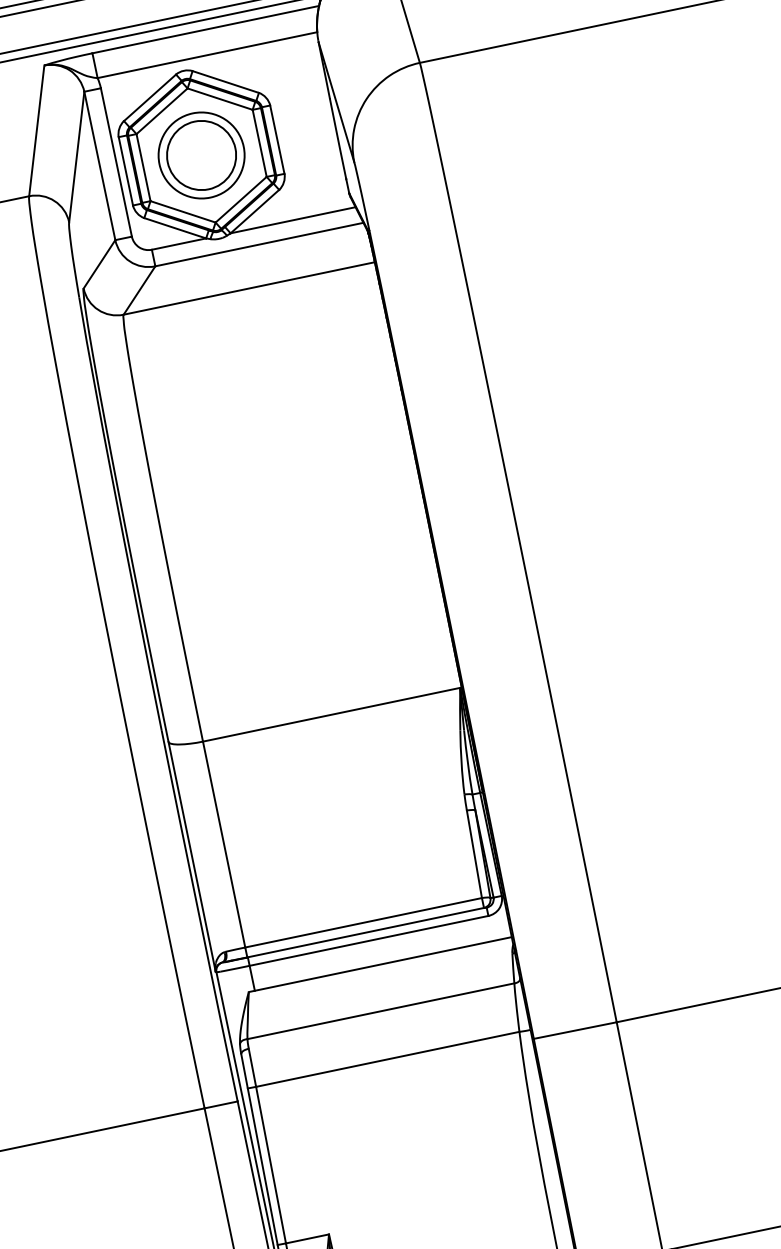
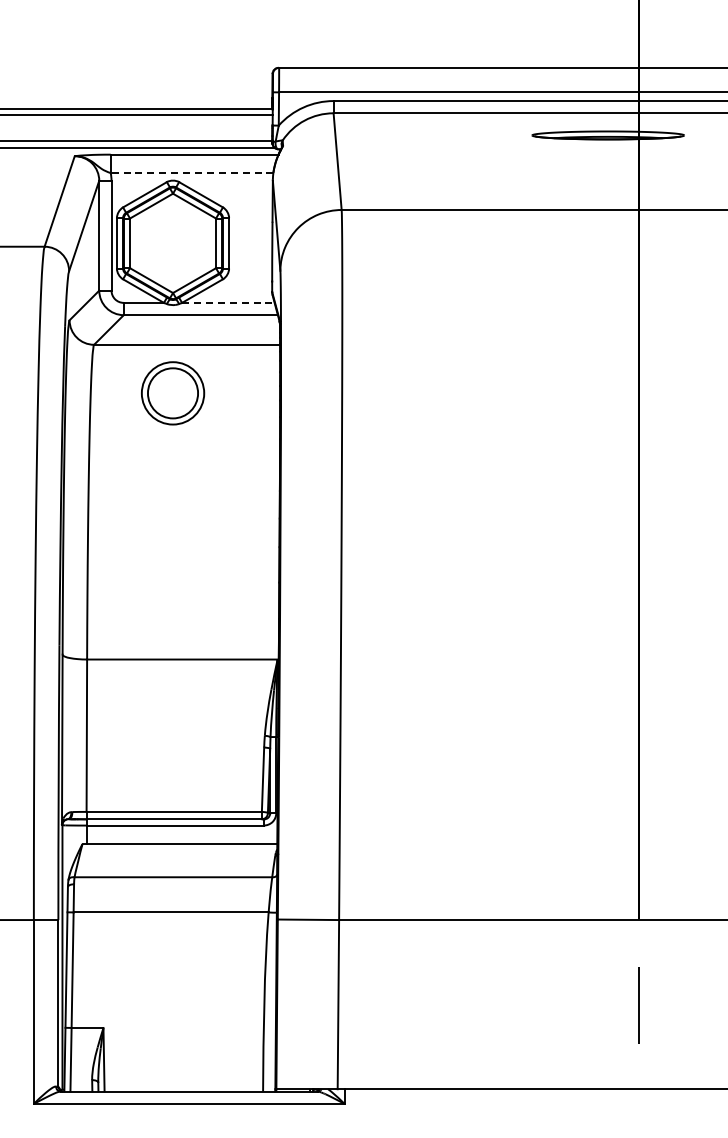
line: (206, 55) -> (191, 173), solid -> dashed
part: (202, 155) -> (173, 393), moved
line: (293, 219) -> (228, 302), solid -> dashed

